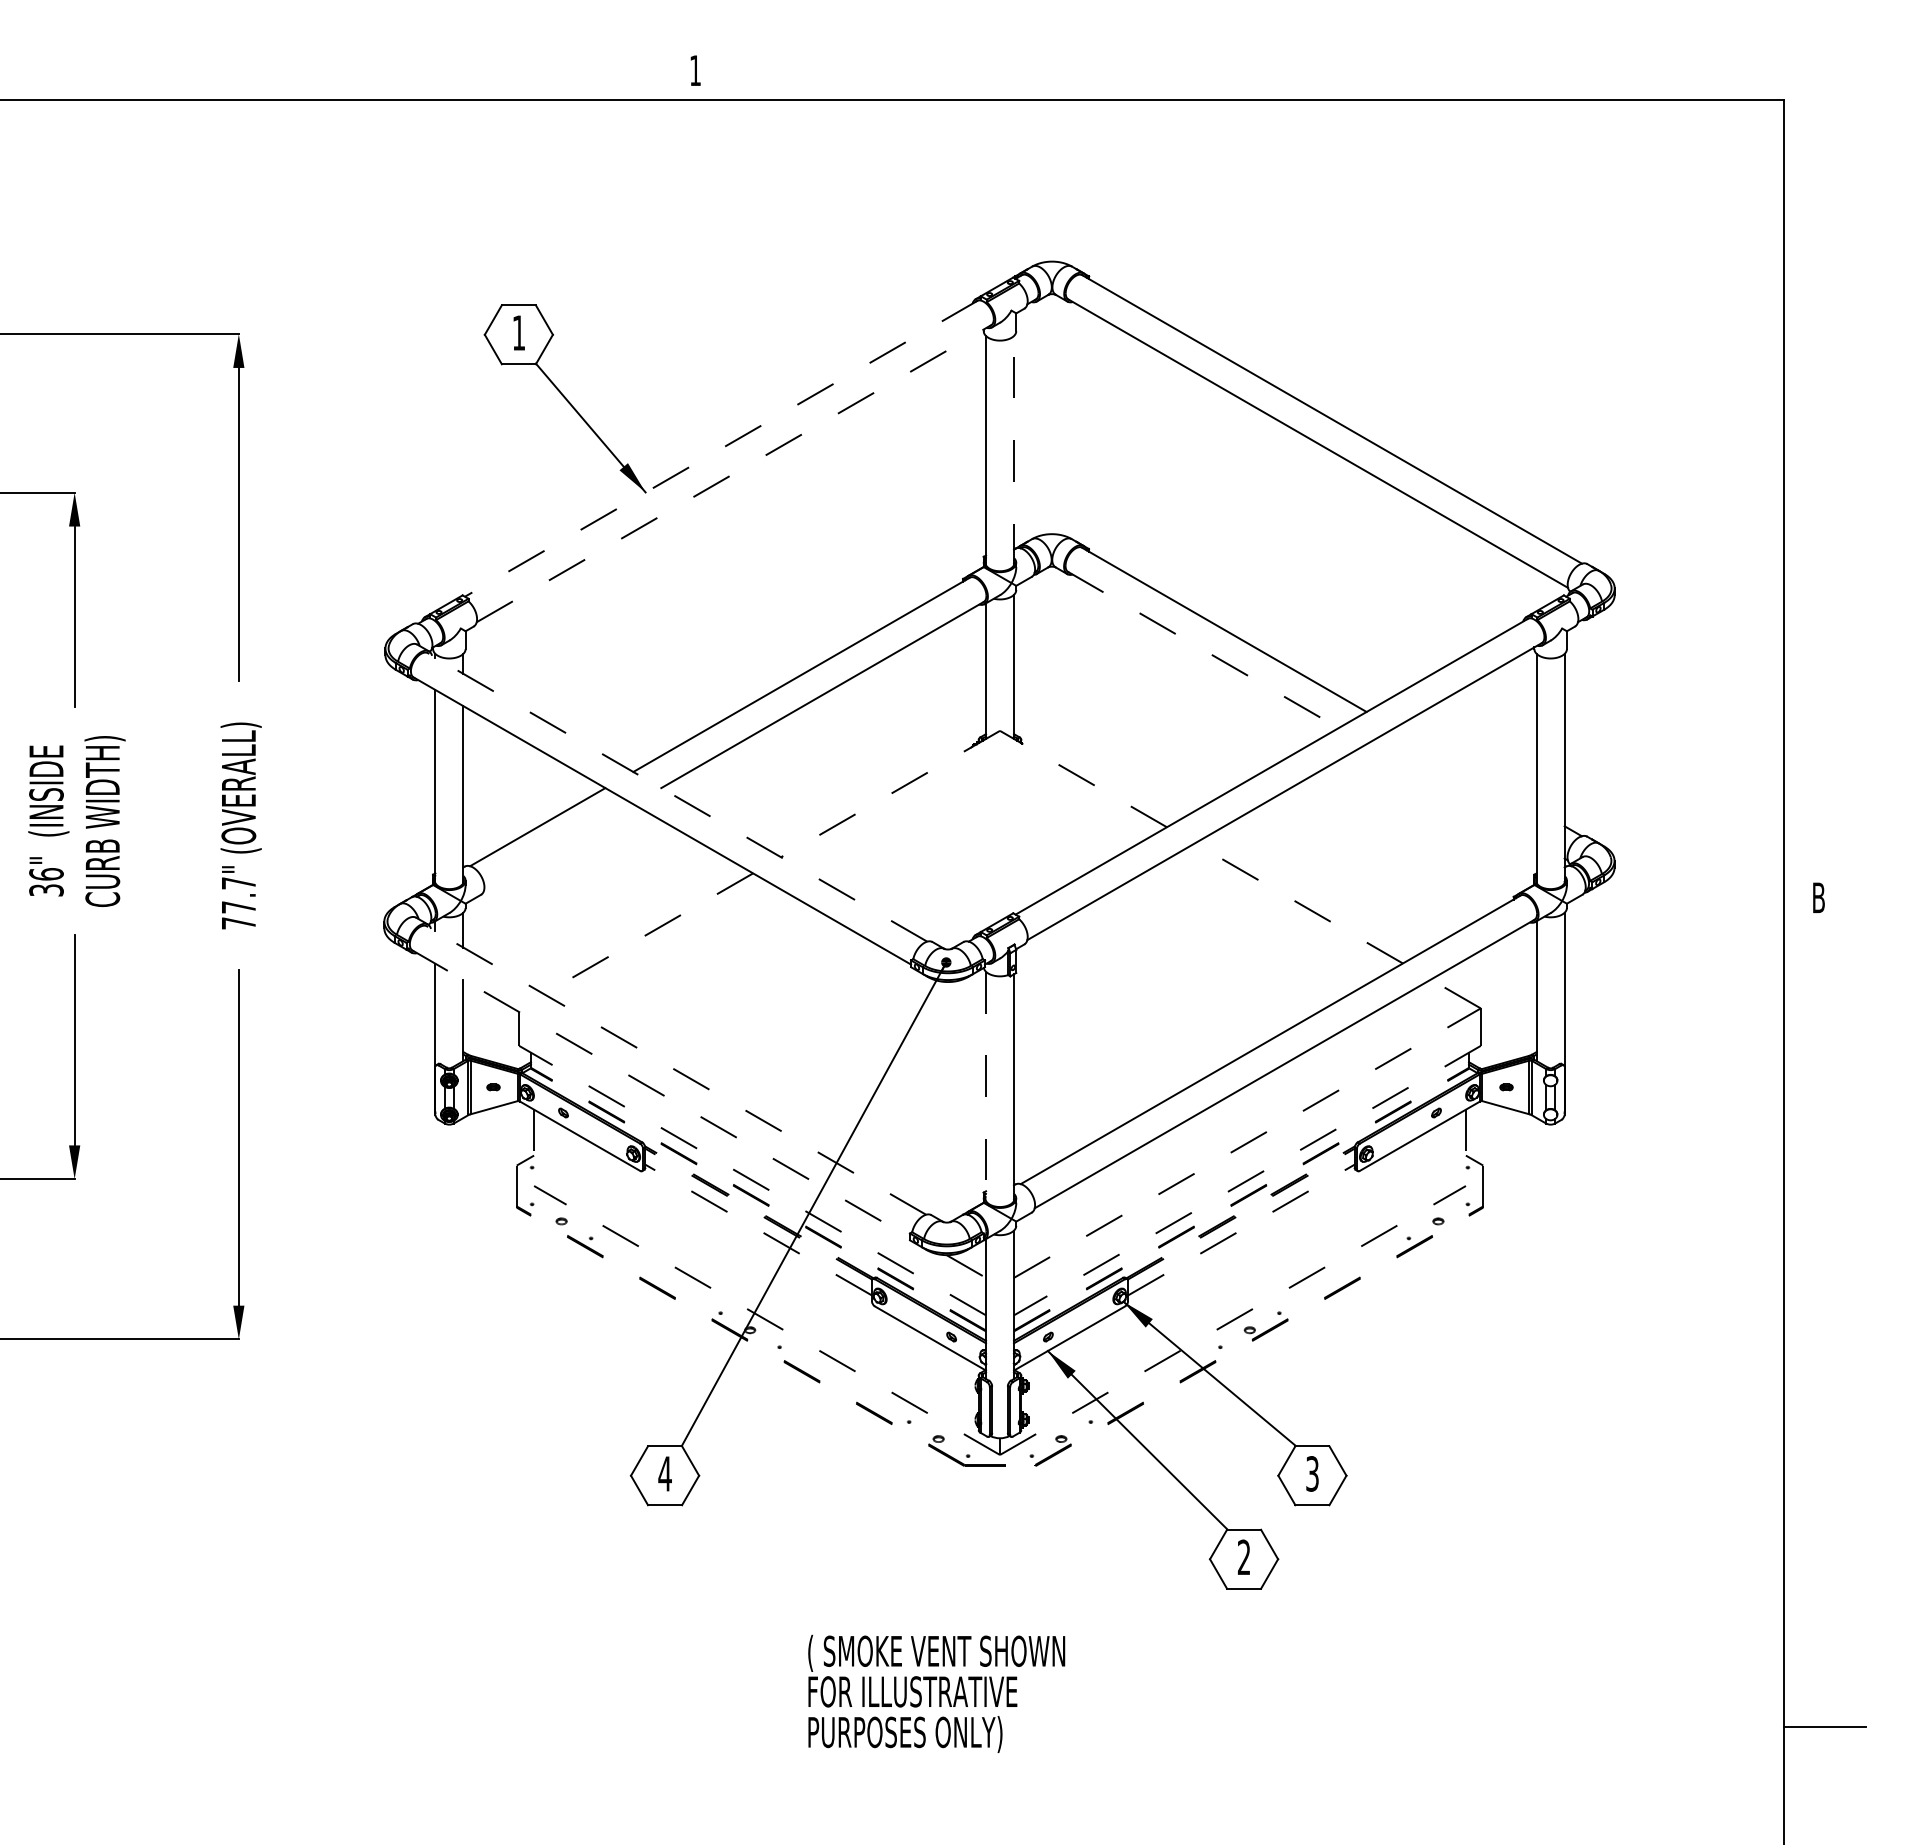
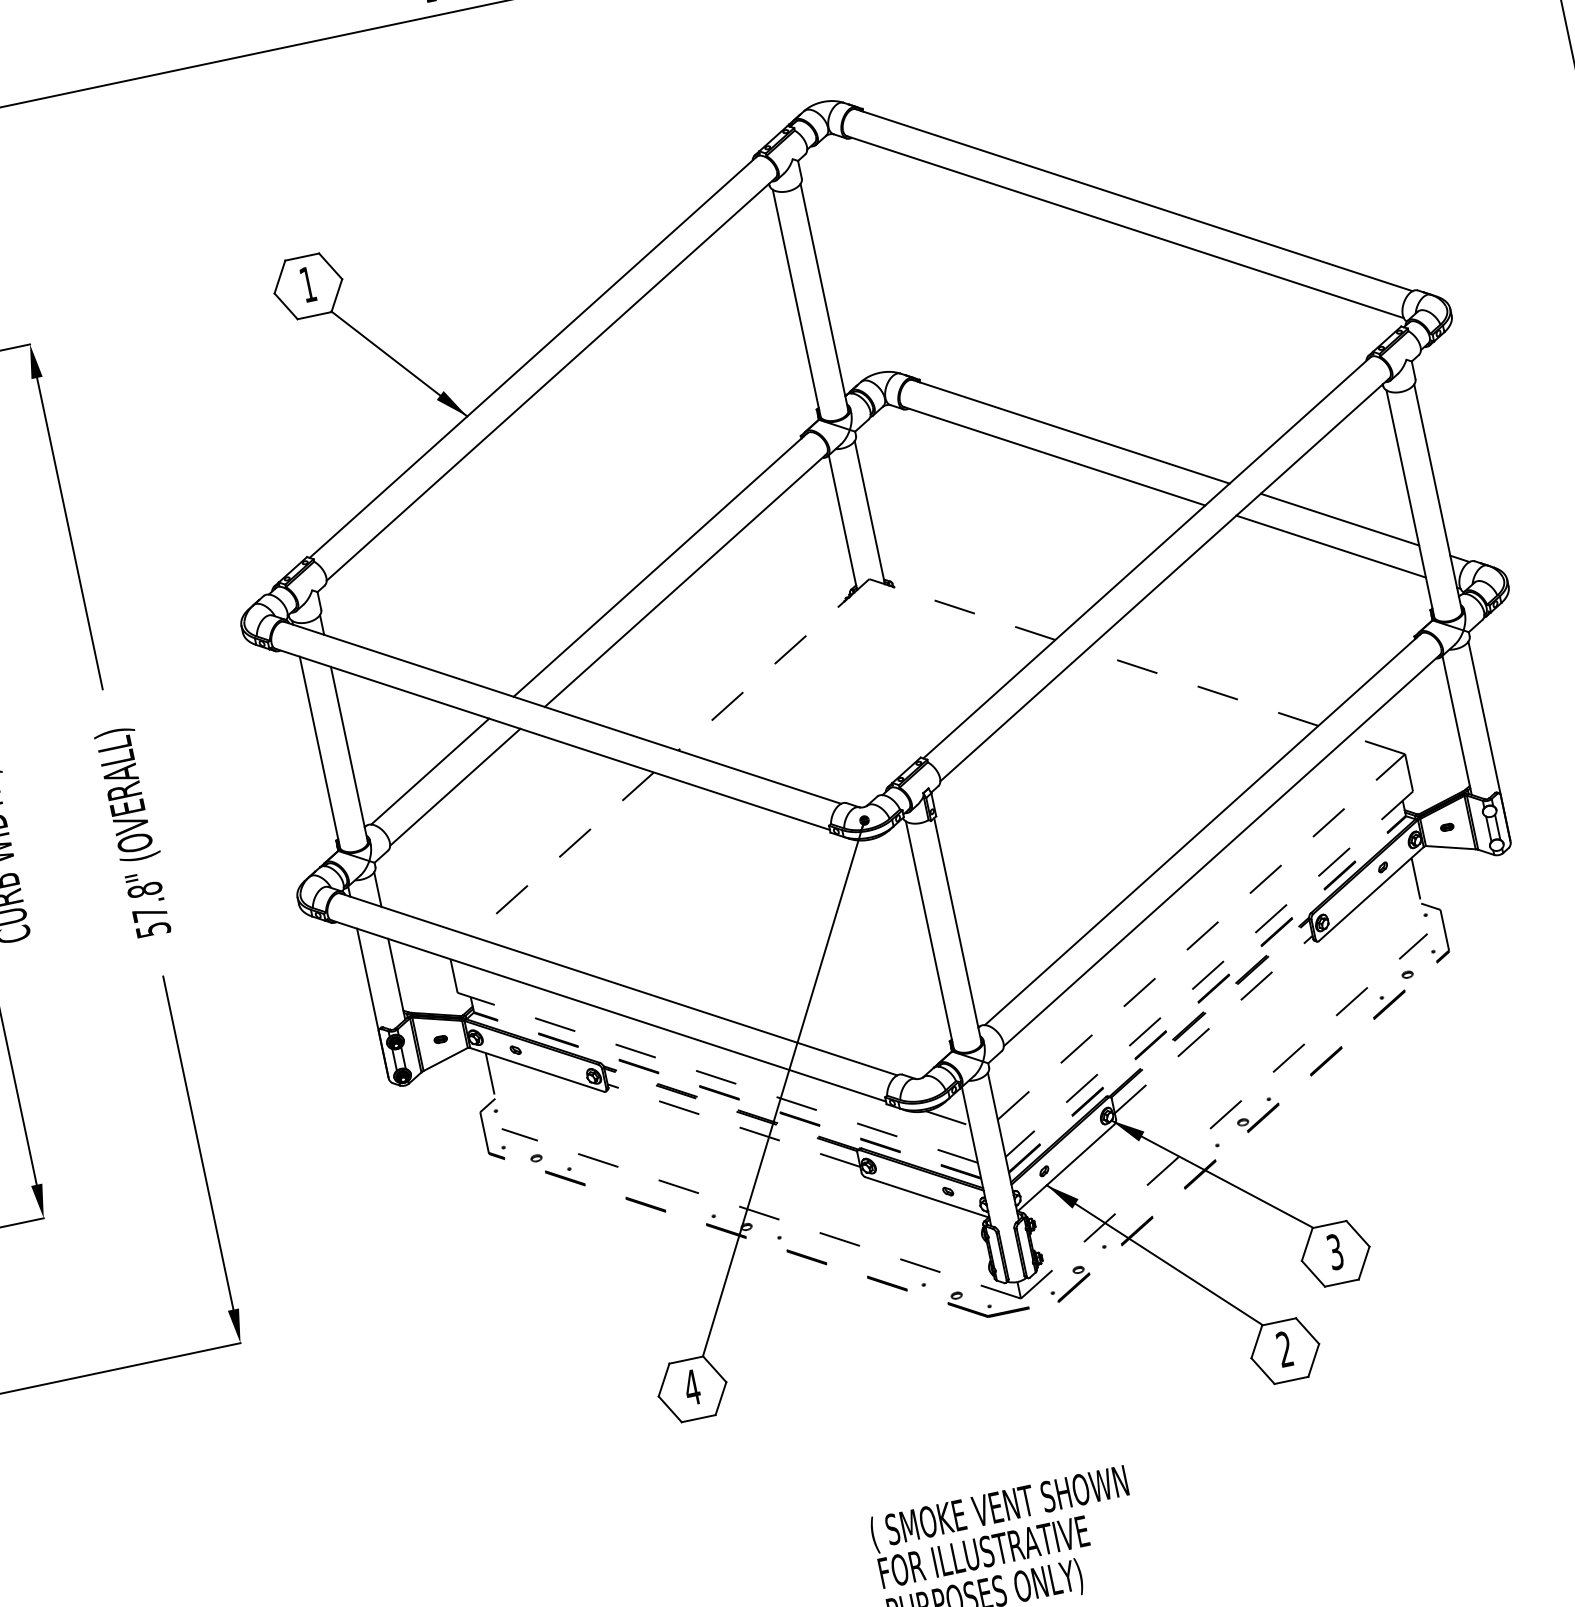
line: (721, 448) -> (533, 356), dashed -> solid
line: (1013, 450) -> (824, 297), dashed -> solid
line: (734, 473) -> (551, 379), dashed -> solid
line: (1203, 649) -> (1054, 455), dashed -> solid
line: (1465, 769) -> (1339, 520), added
line: (1451, 793) -> (1331, 546), added
line: (677, 797) -> (562, 712), dashed -> solid
line: (558, 847) -> (455, 787), added
text: (238, 903) -> (148, 910), 77.7" -> 57.8"
line: (675, 1070) -> (618, 984), dashed -> solid
line: (986, 1086) -> (930, 935), dashed -> solid
line: (660, 1093) -> (607, 1010), dashed -> solid

